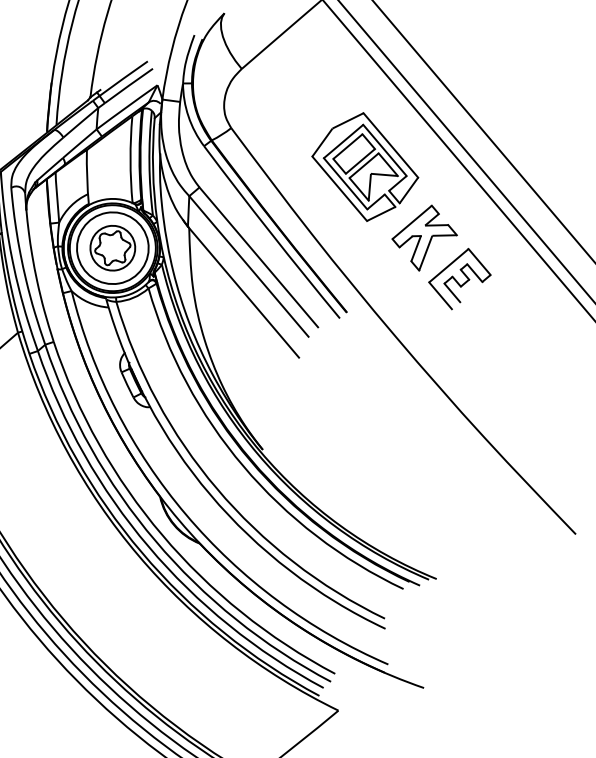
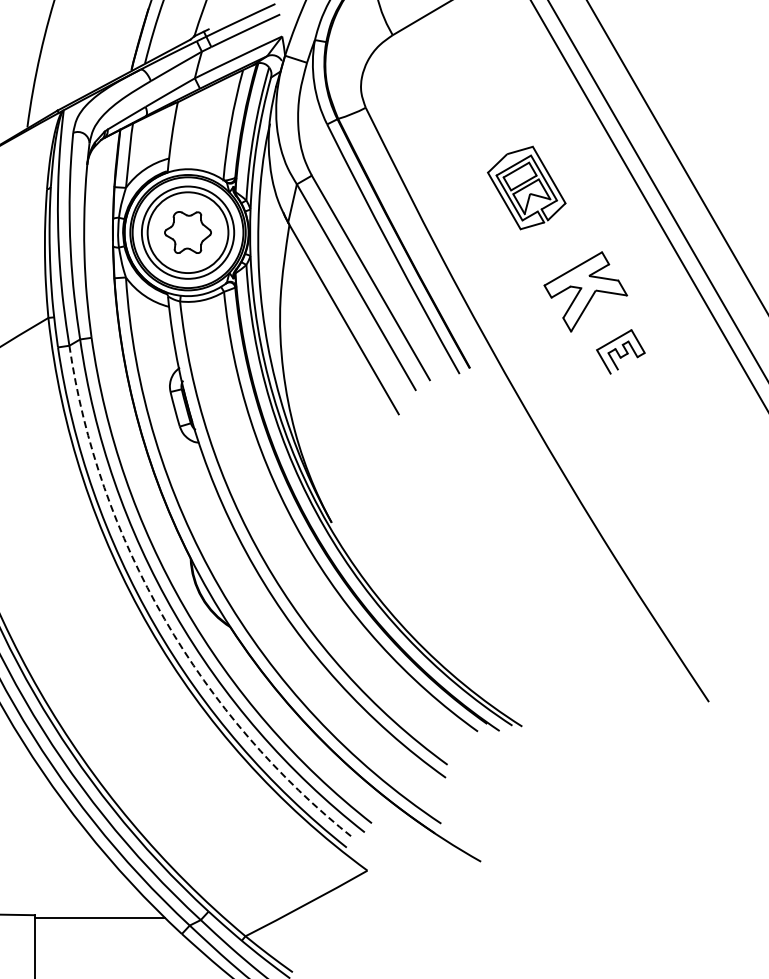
part: (365, 166) -> (526, 187), size x0.6
circle: (112, 248) -> (187, 232), size x1.4
part: (459, 278) -> (620, 351), size x0.6
arc: (148, 546) -> (164, 619), solid -> dashed

